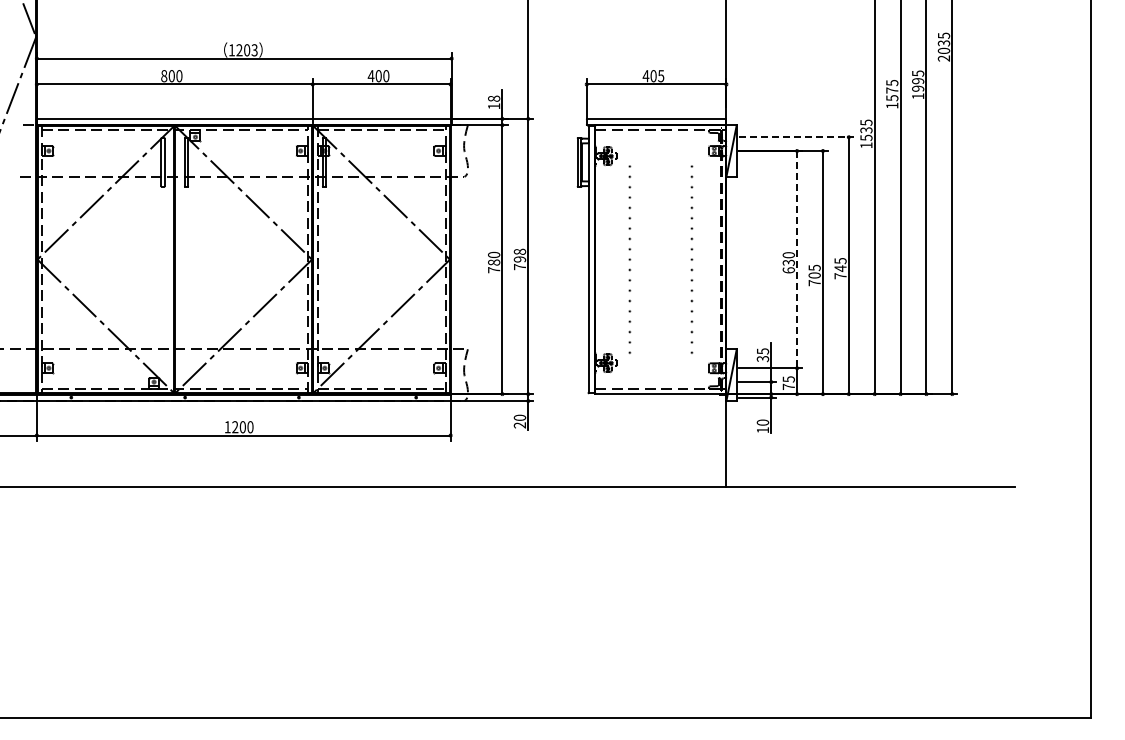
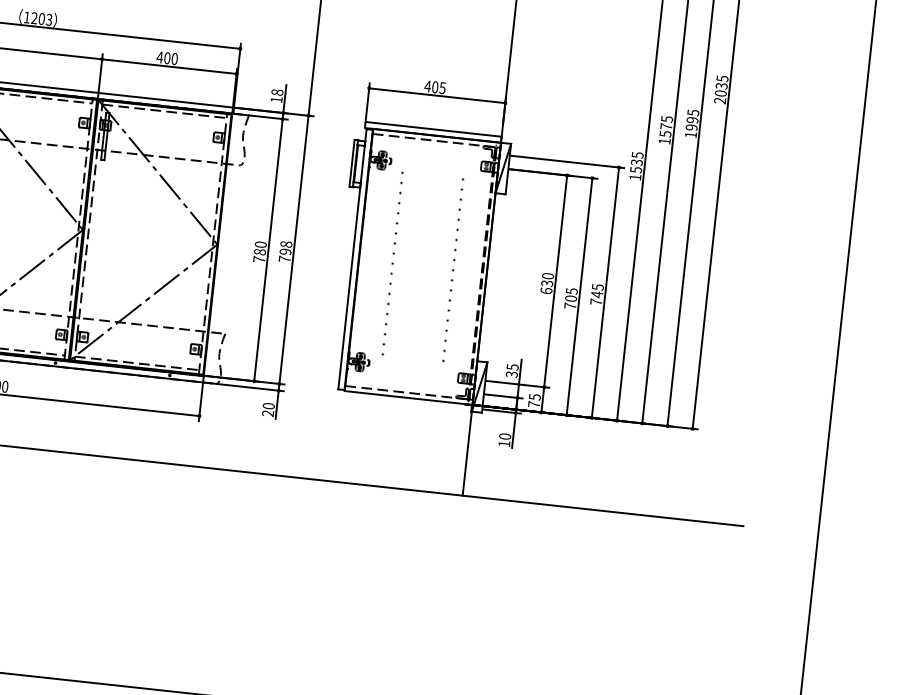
line: (796, 137) -> (568, 162), dashed -> solid
line: (797, 259) -> (556, 281), dashed -> solid

